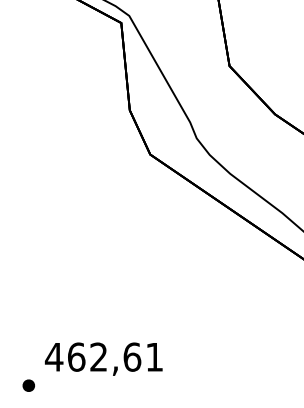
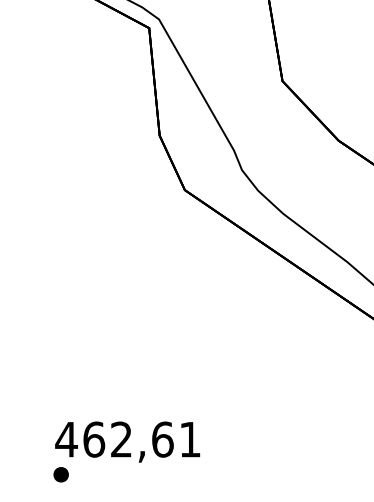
part: (28, 385) -> (60, 474), moved

